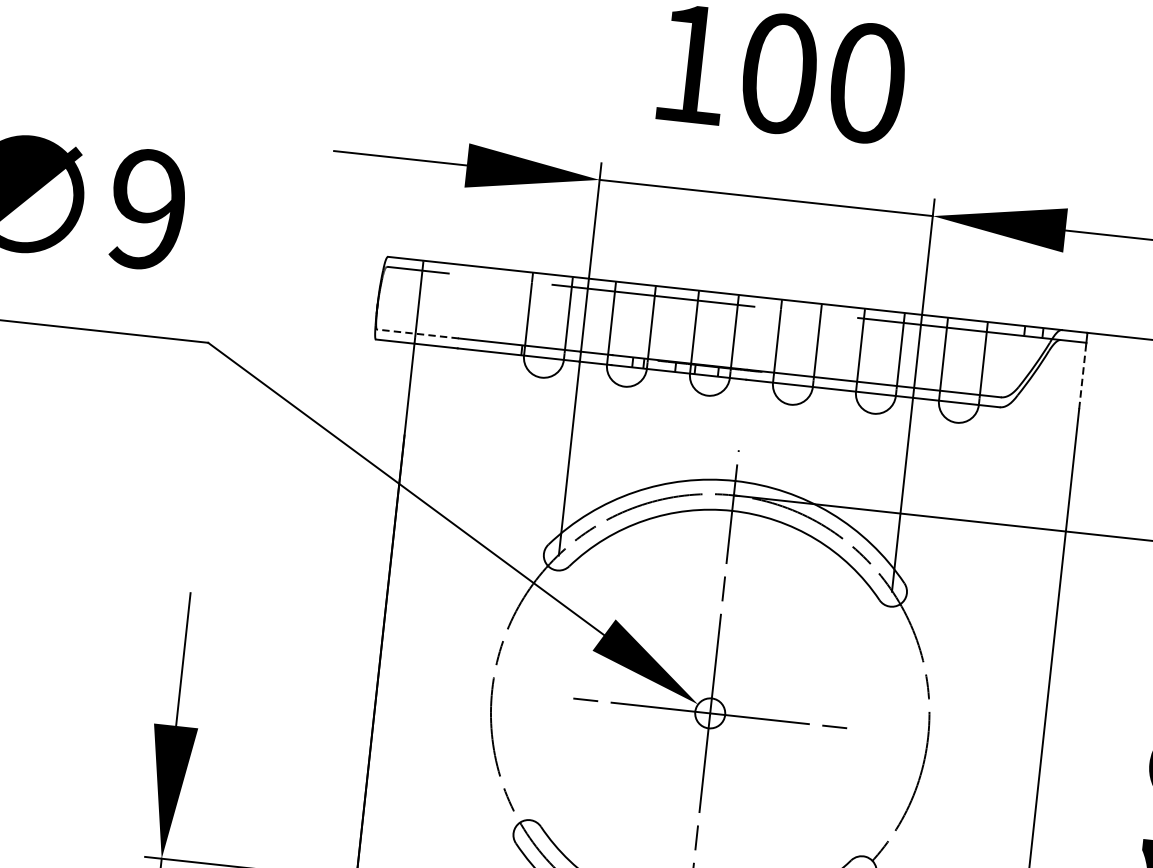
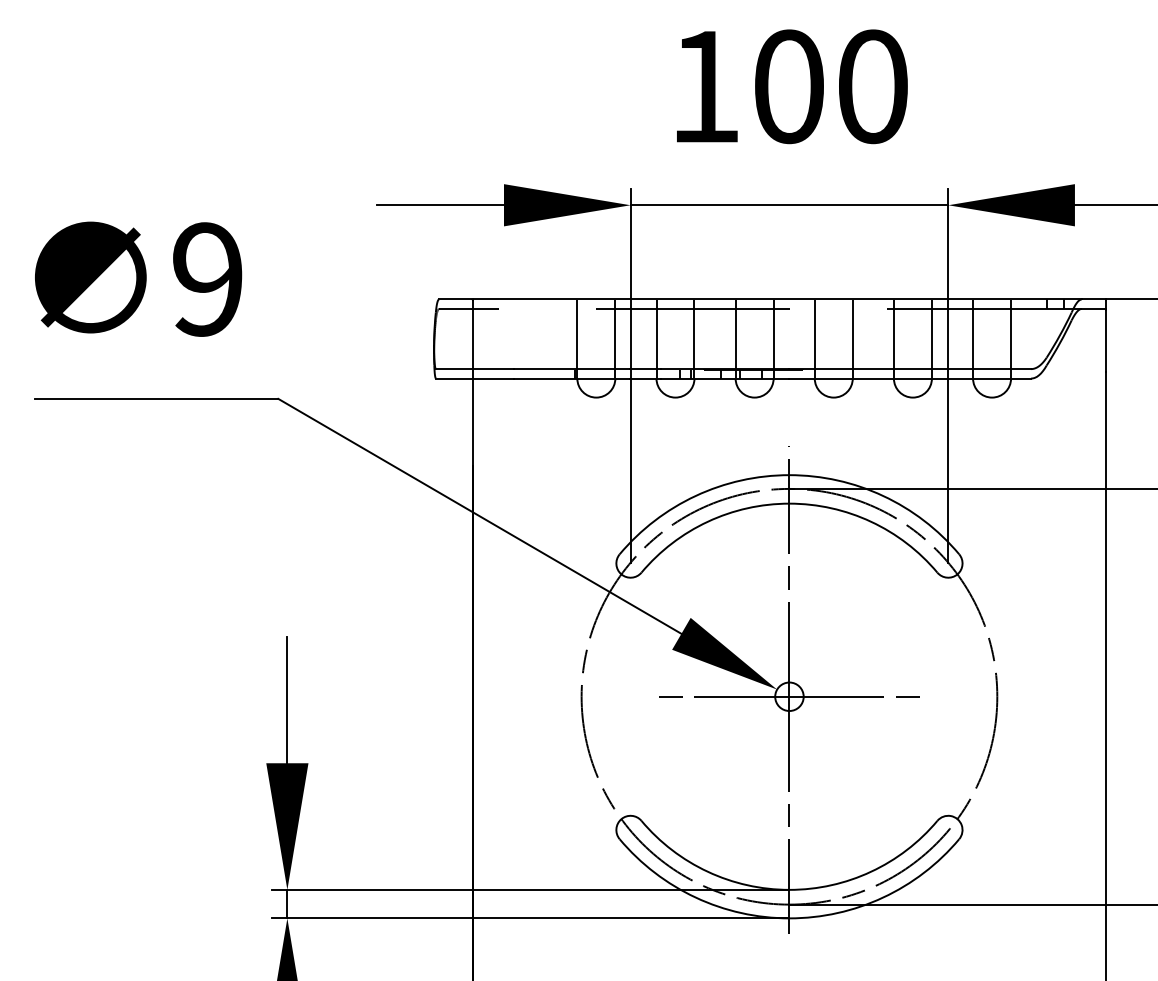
line: (418, 334) -> (475, 369), dashed -> solid
line: (1083, 375) -> (1106, 340), dashed -> solid

